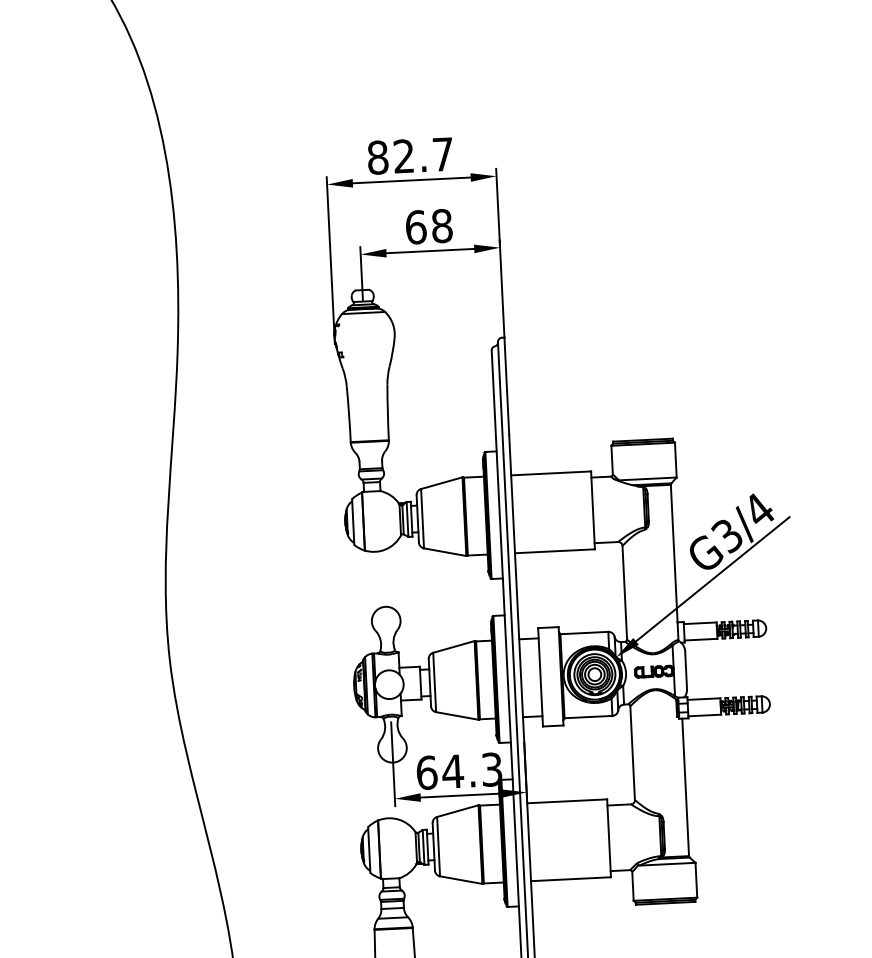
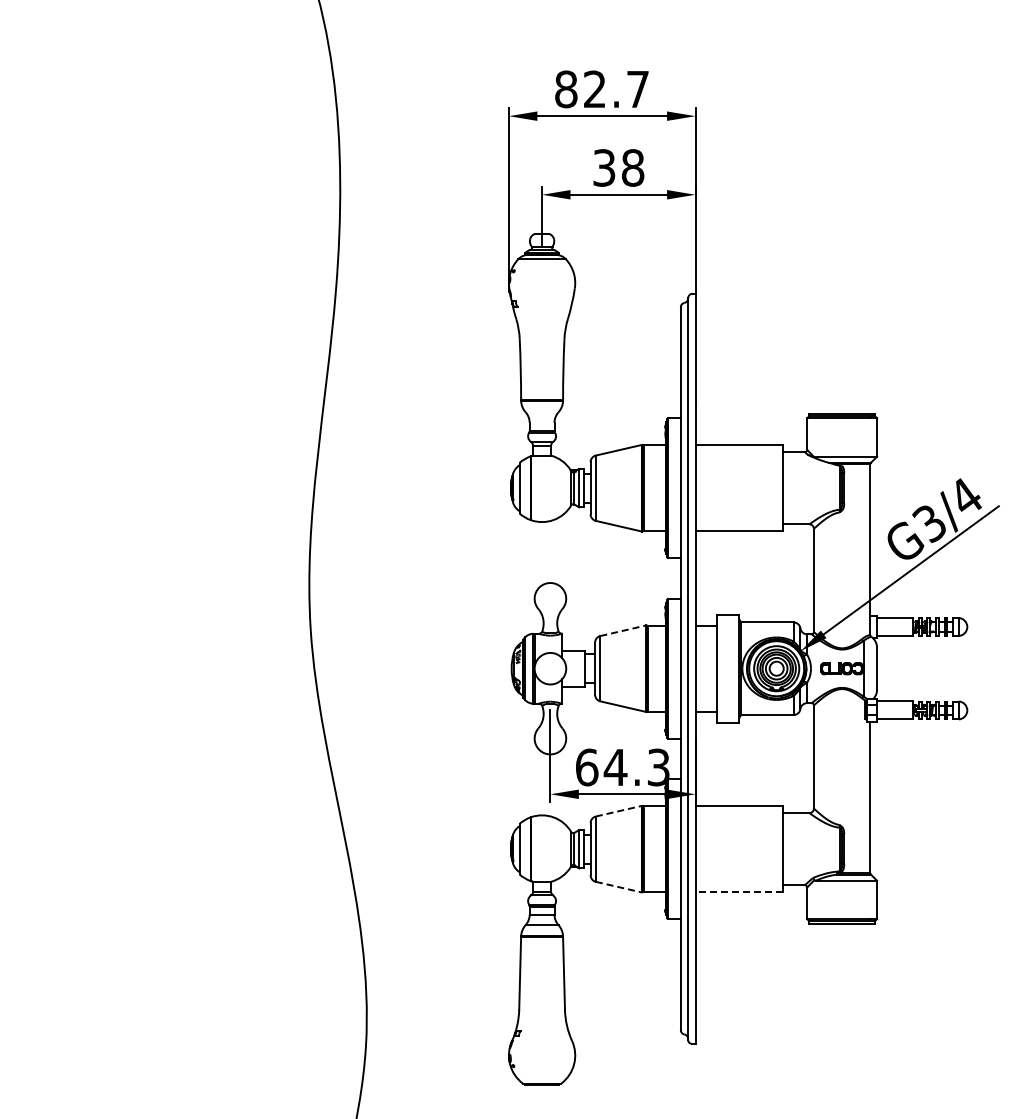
text: (416, 226) -> (604, 167), 68 -> 38
line: (454, 646) -> (623, 630), solid -> dashed
line: (457, 811) -> (618, 811), solid -> dashed
line: (571, 879) -> (739, 892), solid -> dashed
line: (460, 880) -> (618, 887), solid -> dashed

